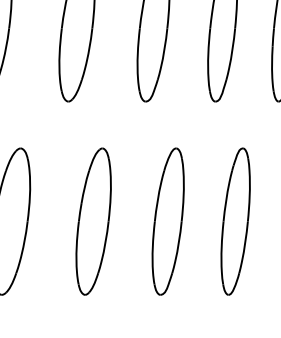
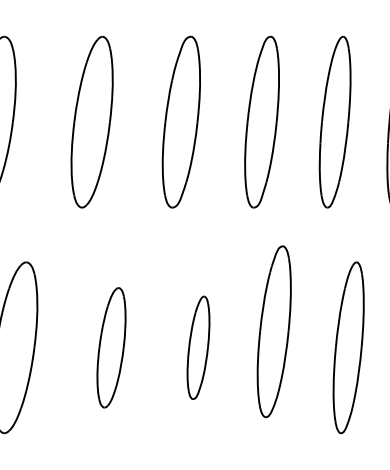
part: (93, 221) -> (111, 347), size x0.7
part: (168, 221) -> (198, 347), size x0.6
part: (235, 221) -> (273, 331), moved

